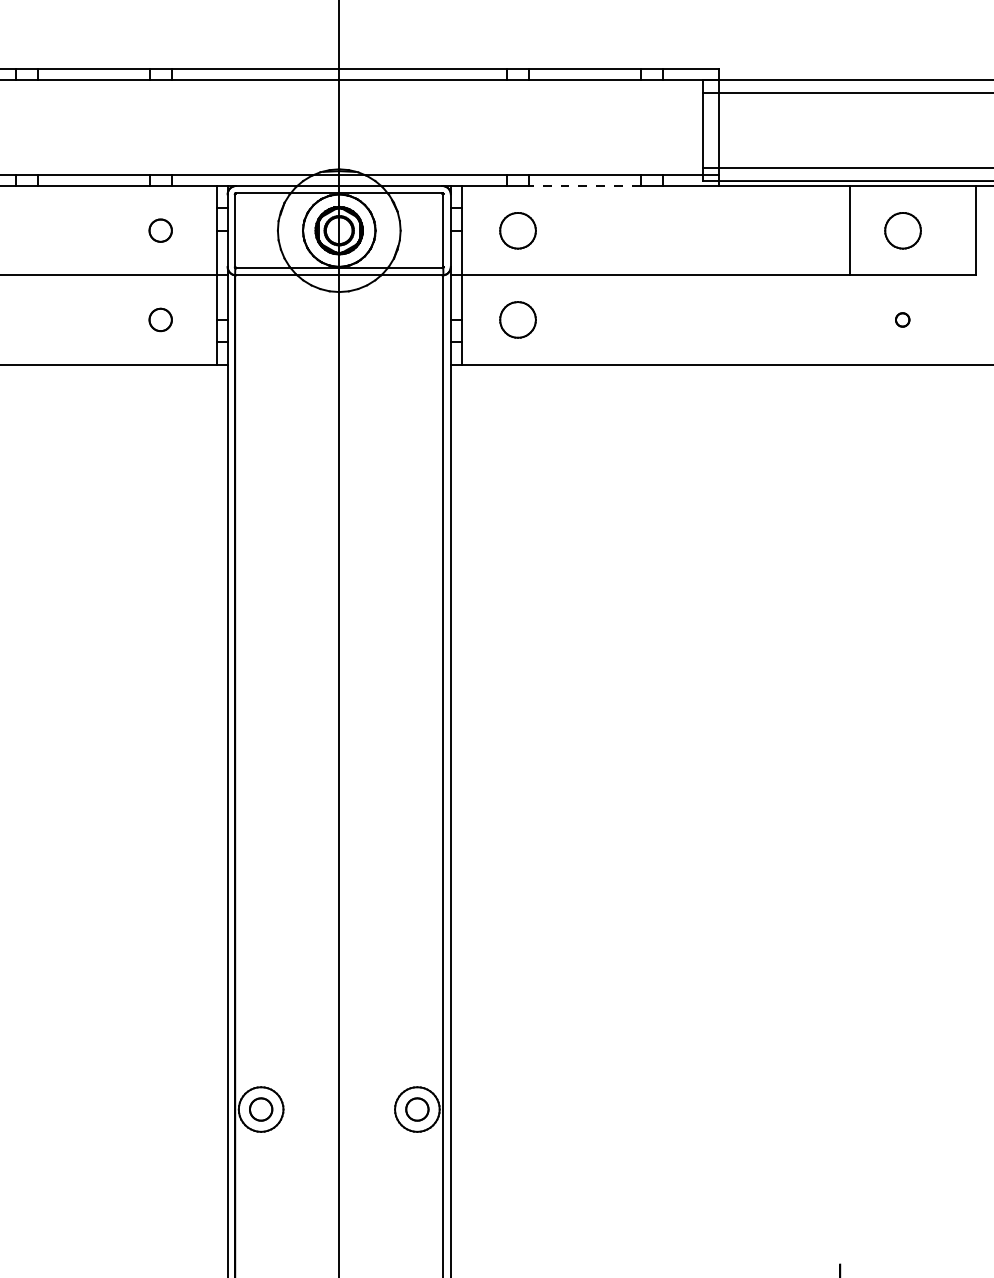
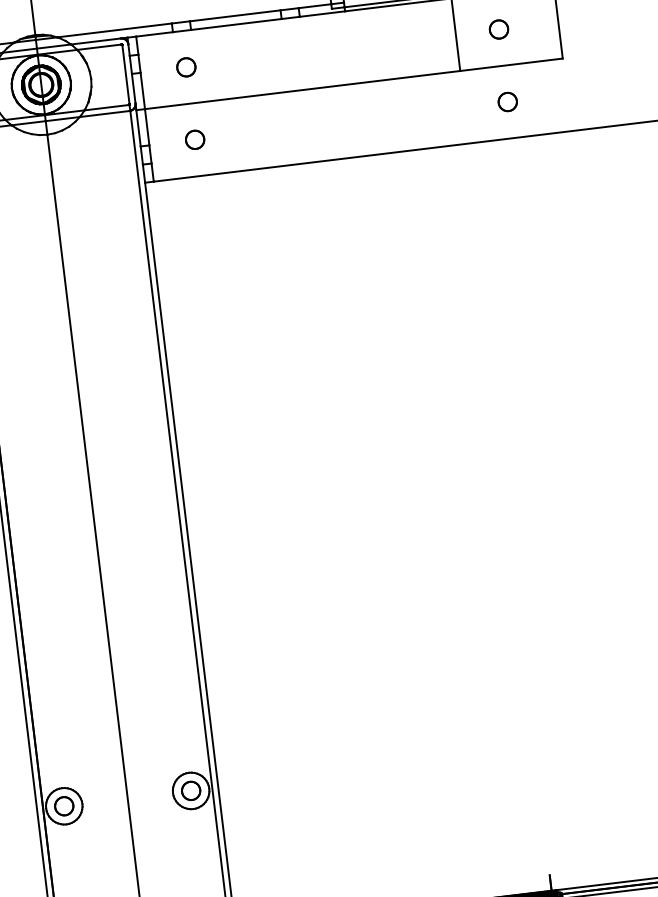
line: (584, 186) -> (236, 24), dashed -> solid
part: (517, 230) -> (186, 67), size x0.62
part: (902, 230) -> (498, 29), size x0.62
part: (517, 319) -> (194, 139), size x0.62
part: (902, 319) -> (507, 101), size x1.67

